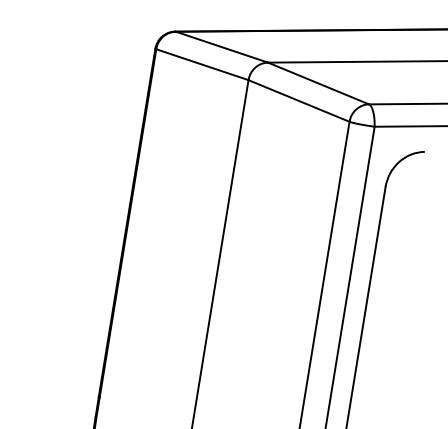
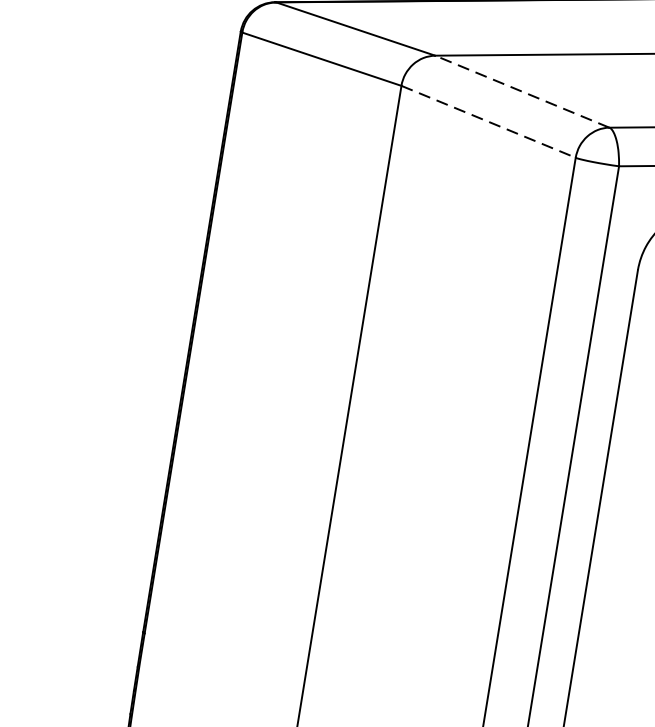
line: (318, 83) -> (522, 91), solid -> dashed
line: (299, 100) -> (489, 121), solid -> dashed

